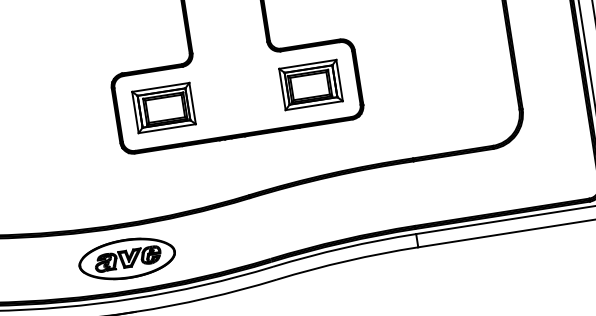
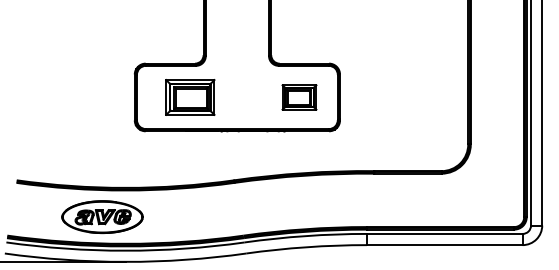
part: (311, 85) -> (299, 97), size x0.7
part: (164, 108) -> (190, 97), moved
part: (127, 259) -> (102, 217), moved

